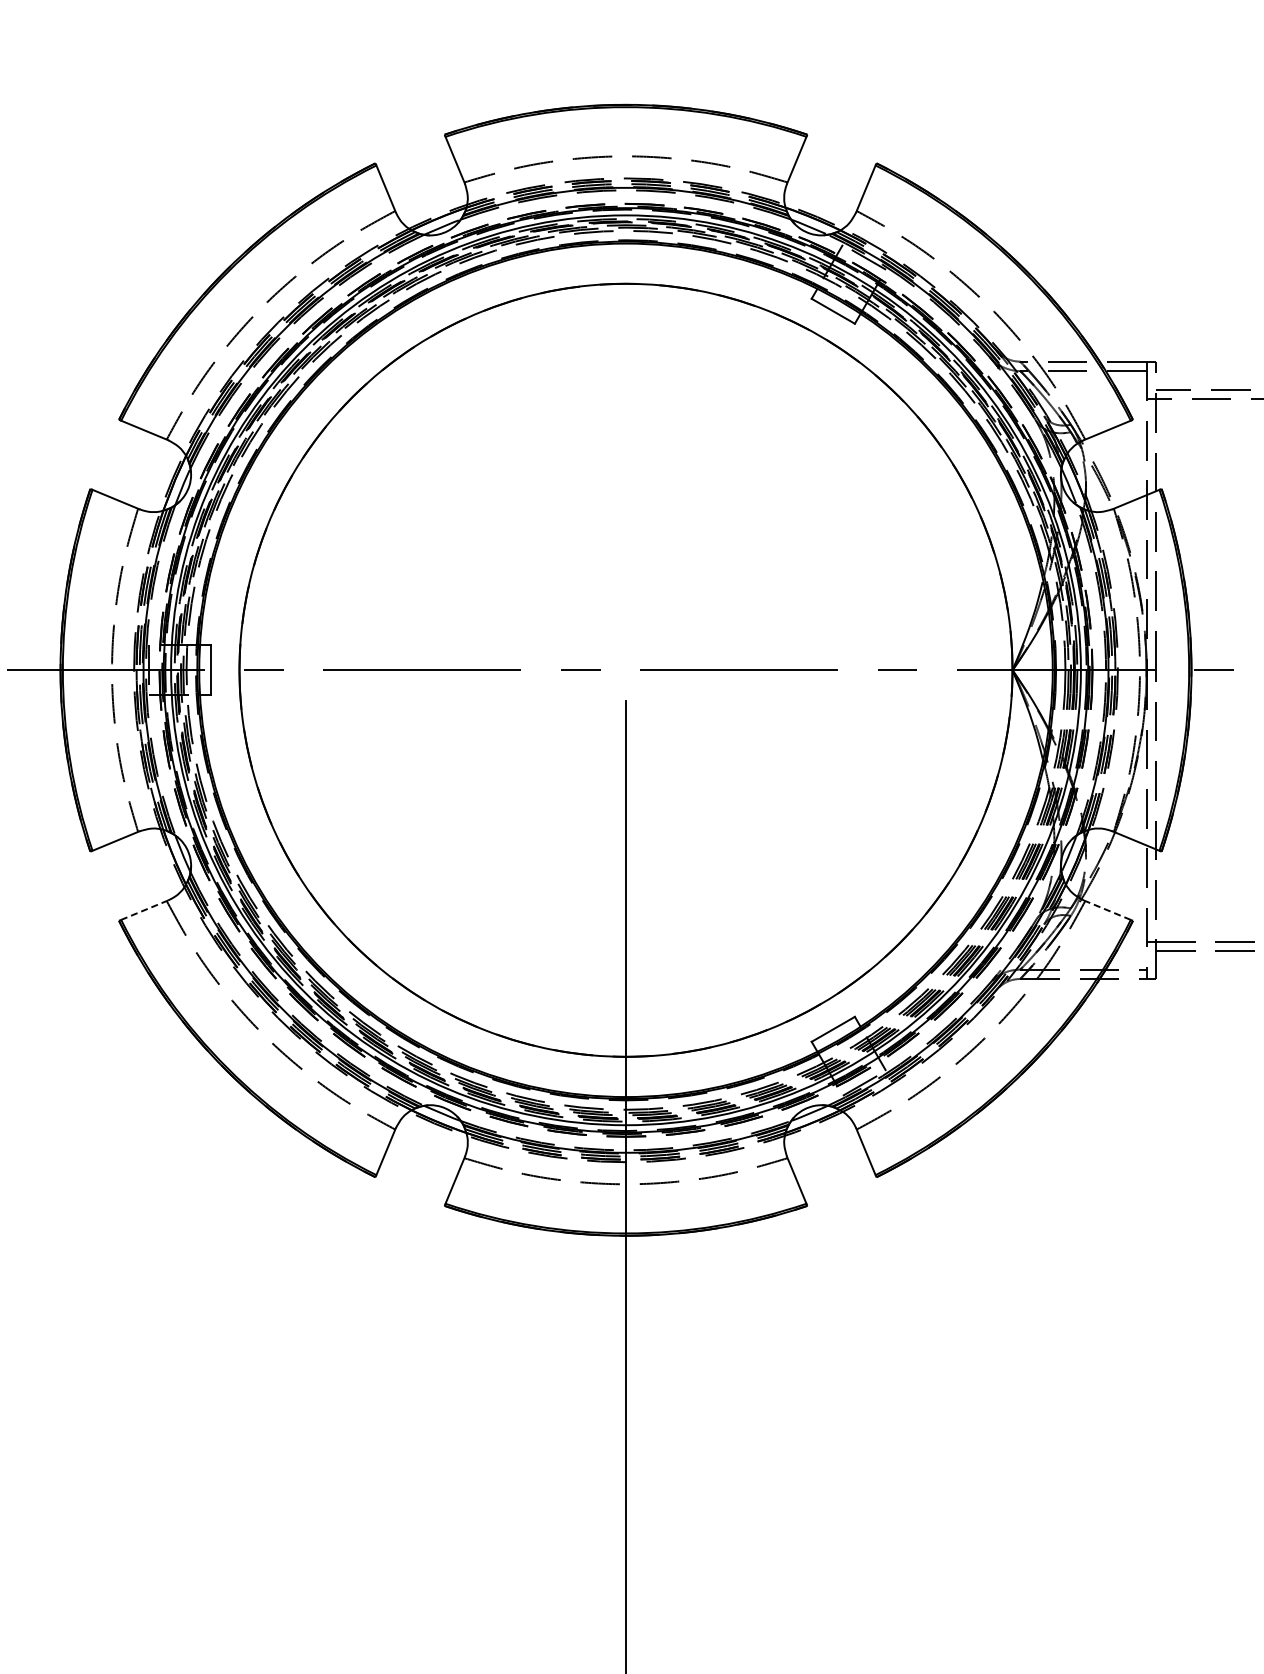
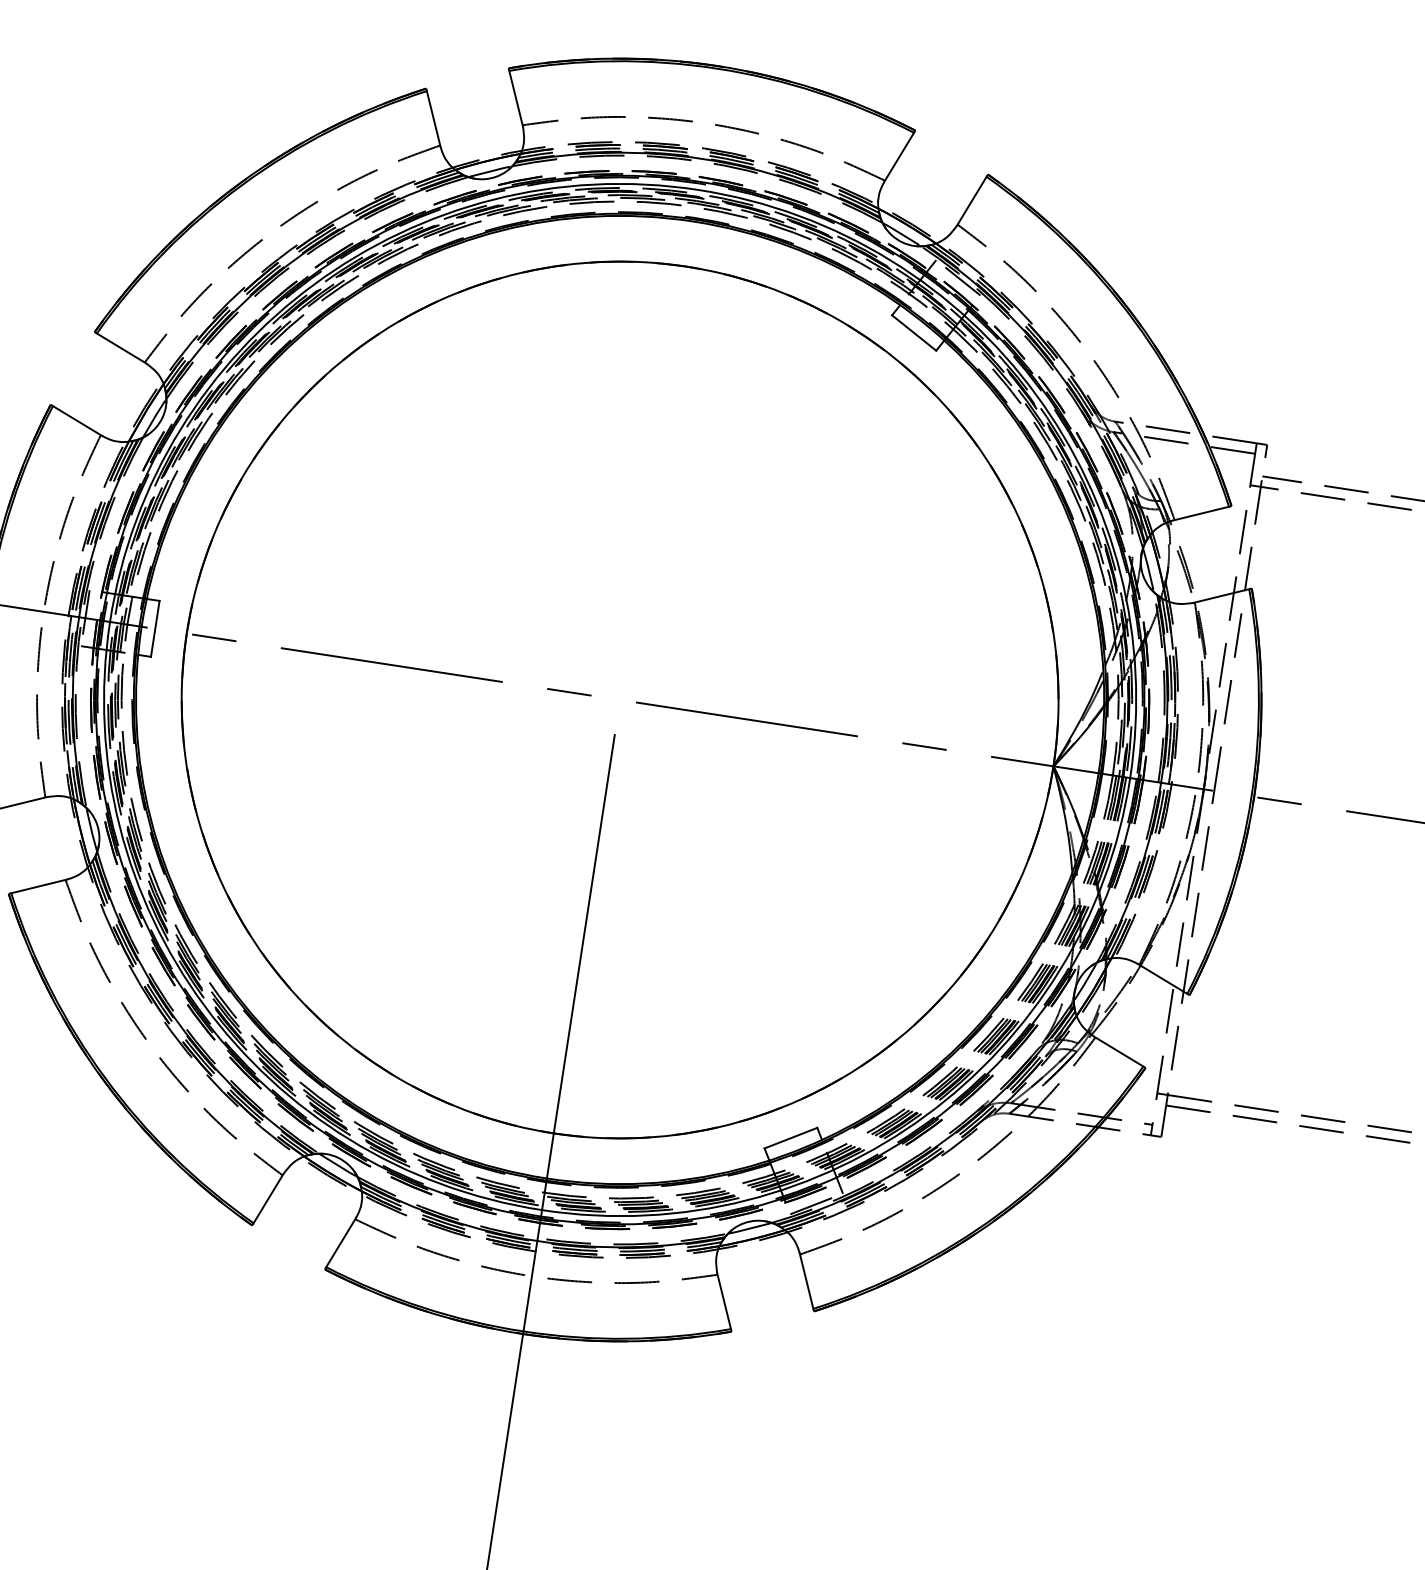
line: (144, 910) -> (39, 886), dashed -> solid
line: (1106, 910) -> (1117, 1051), dashed -> solid

